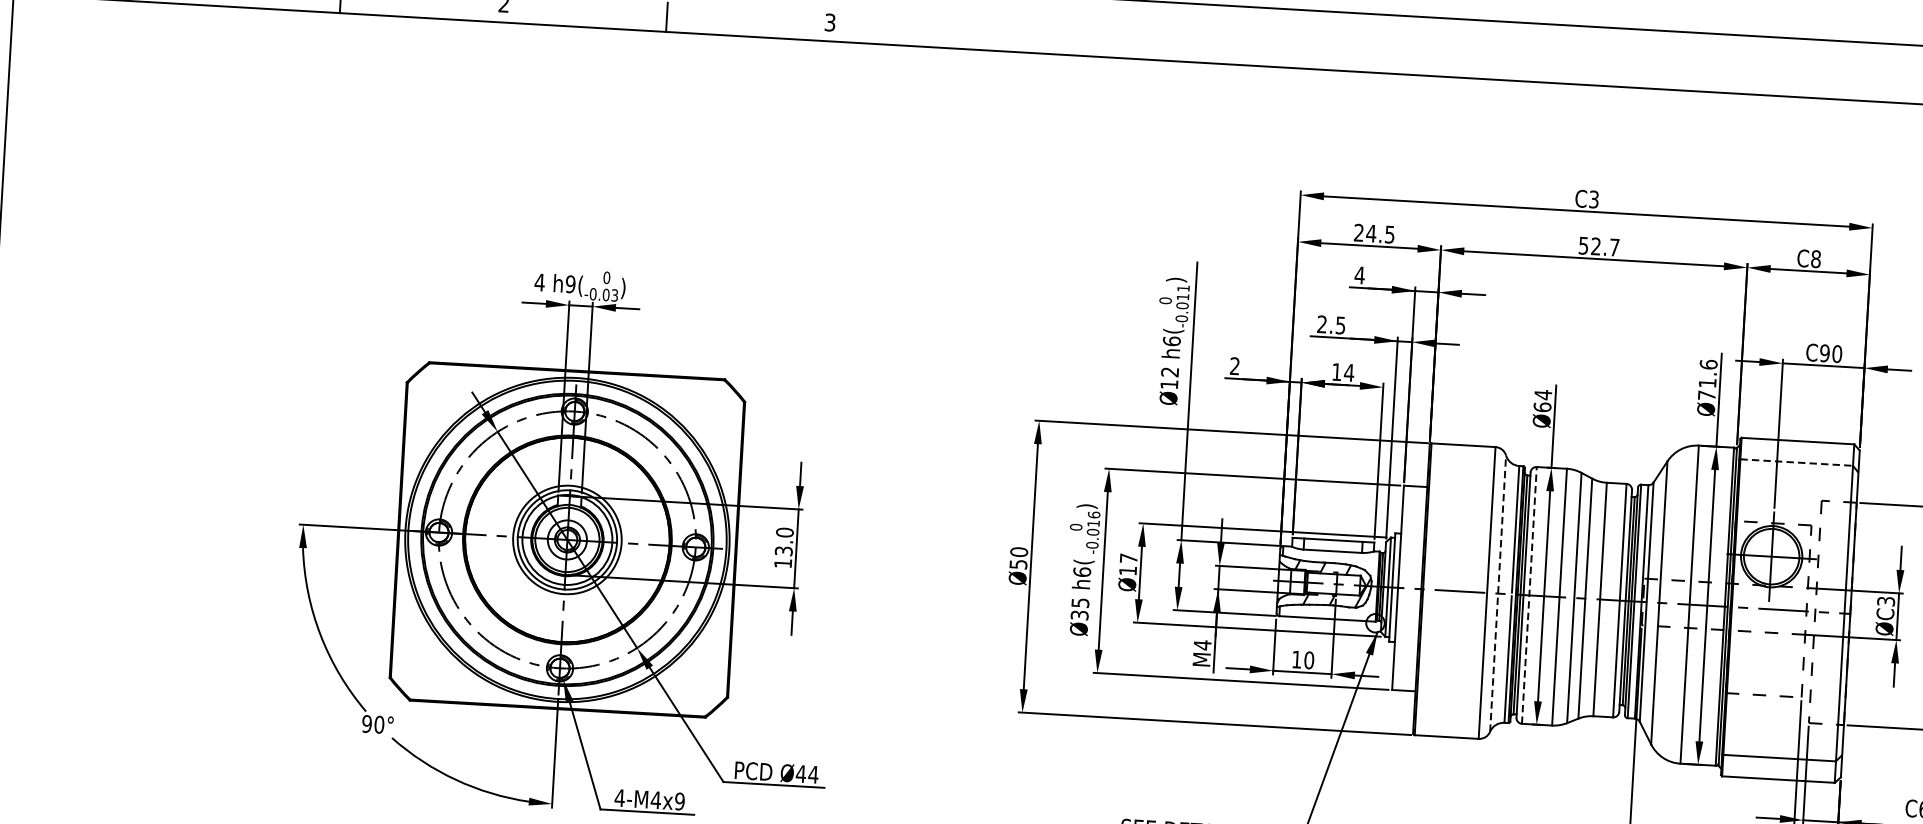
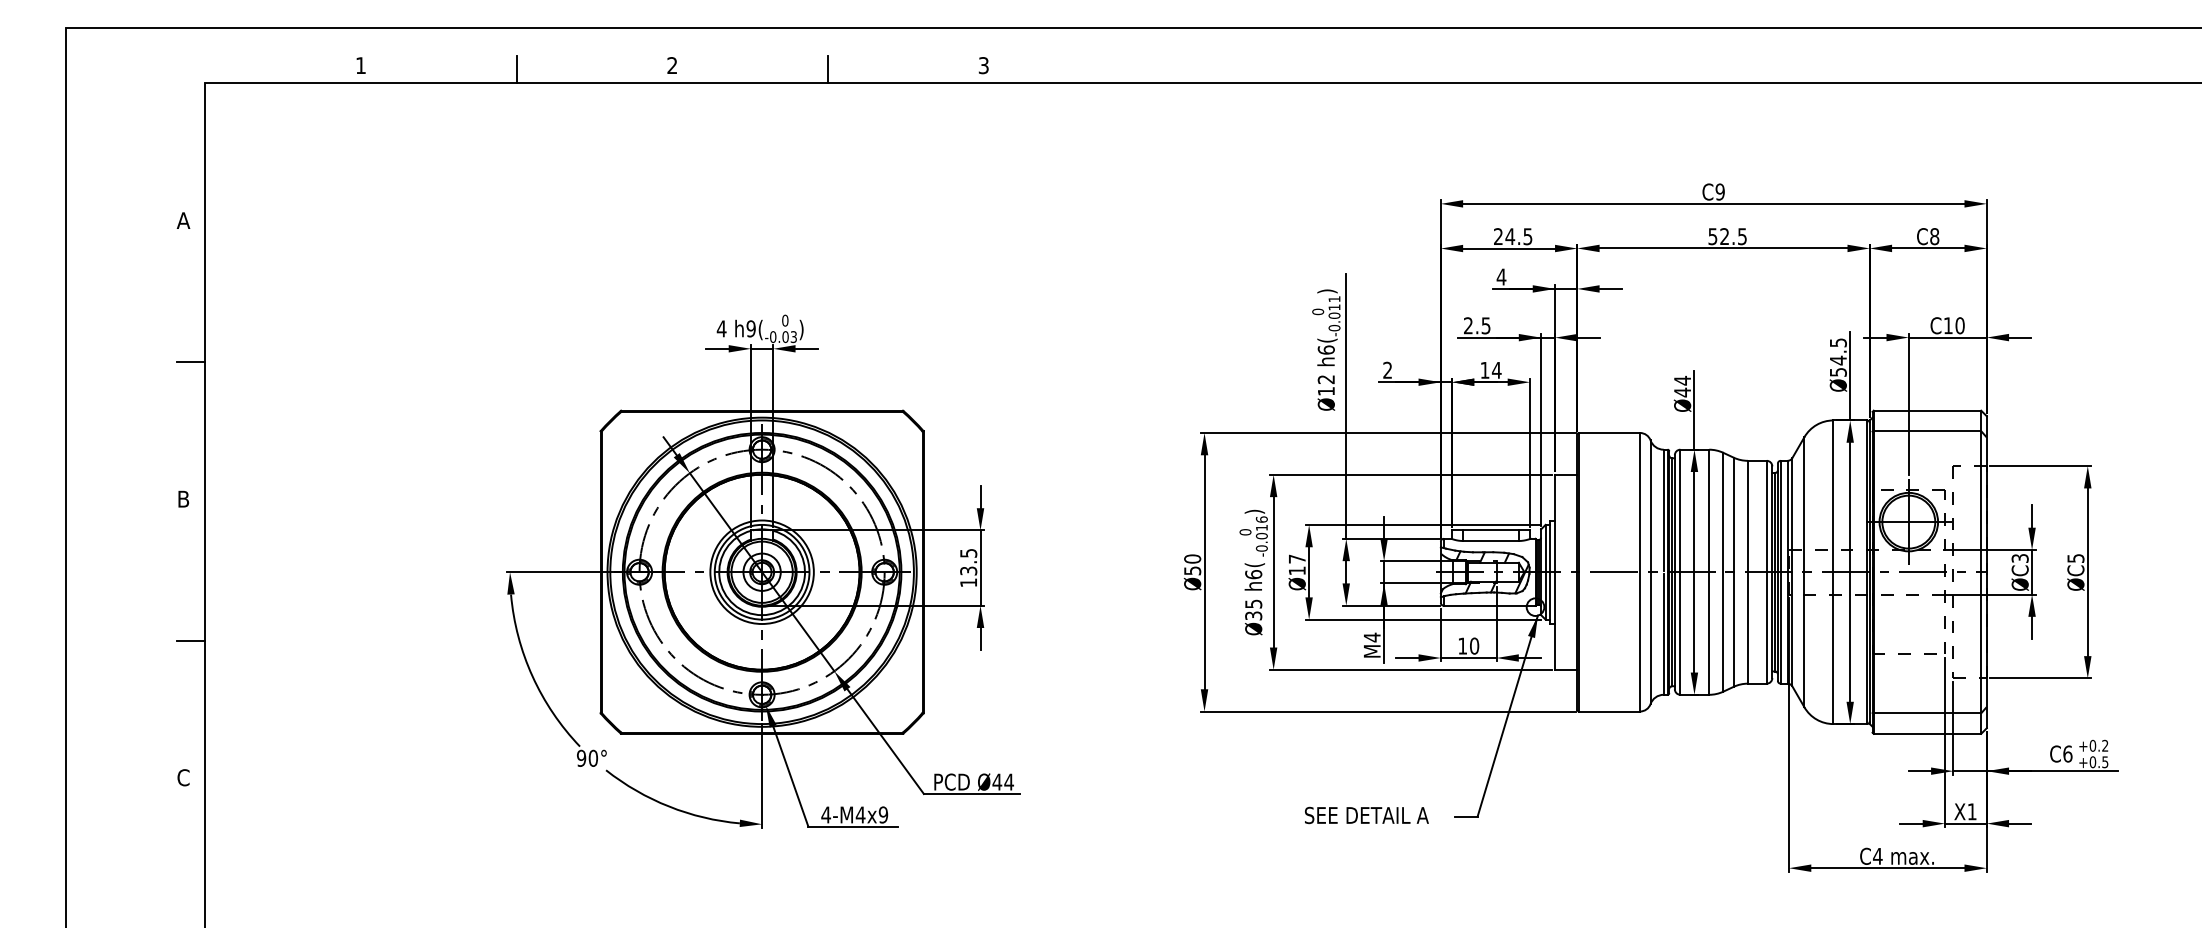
text: (1593, 198) -> (1719, 191), C3 -> C9
text: (1614, 247) -> (1742, 236), 52.7 -> 52.5
text: (1824, 353) -> (1947, 325), C90 -> C10
text: (1706, 379) -> (1837, 357), Ø71.6 -> Ø54.5
text: (1542, 407) -> (1682, 392), Ø64 -> Ø44
line: (1796, 462) -> (1927, 431), dashed -> solid
text: (784, 531) -> (968, 552), 13.0 -> 13.5
line: (1498, 593) -> (1650, 572), dashed -> solid
line: (1529, 595) -> (1680, 572), dashed -> solid

